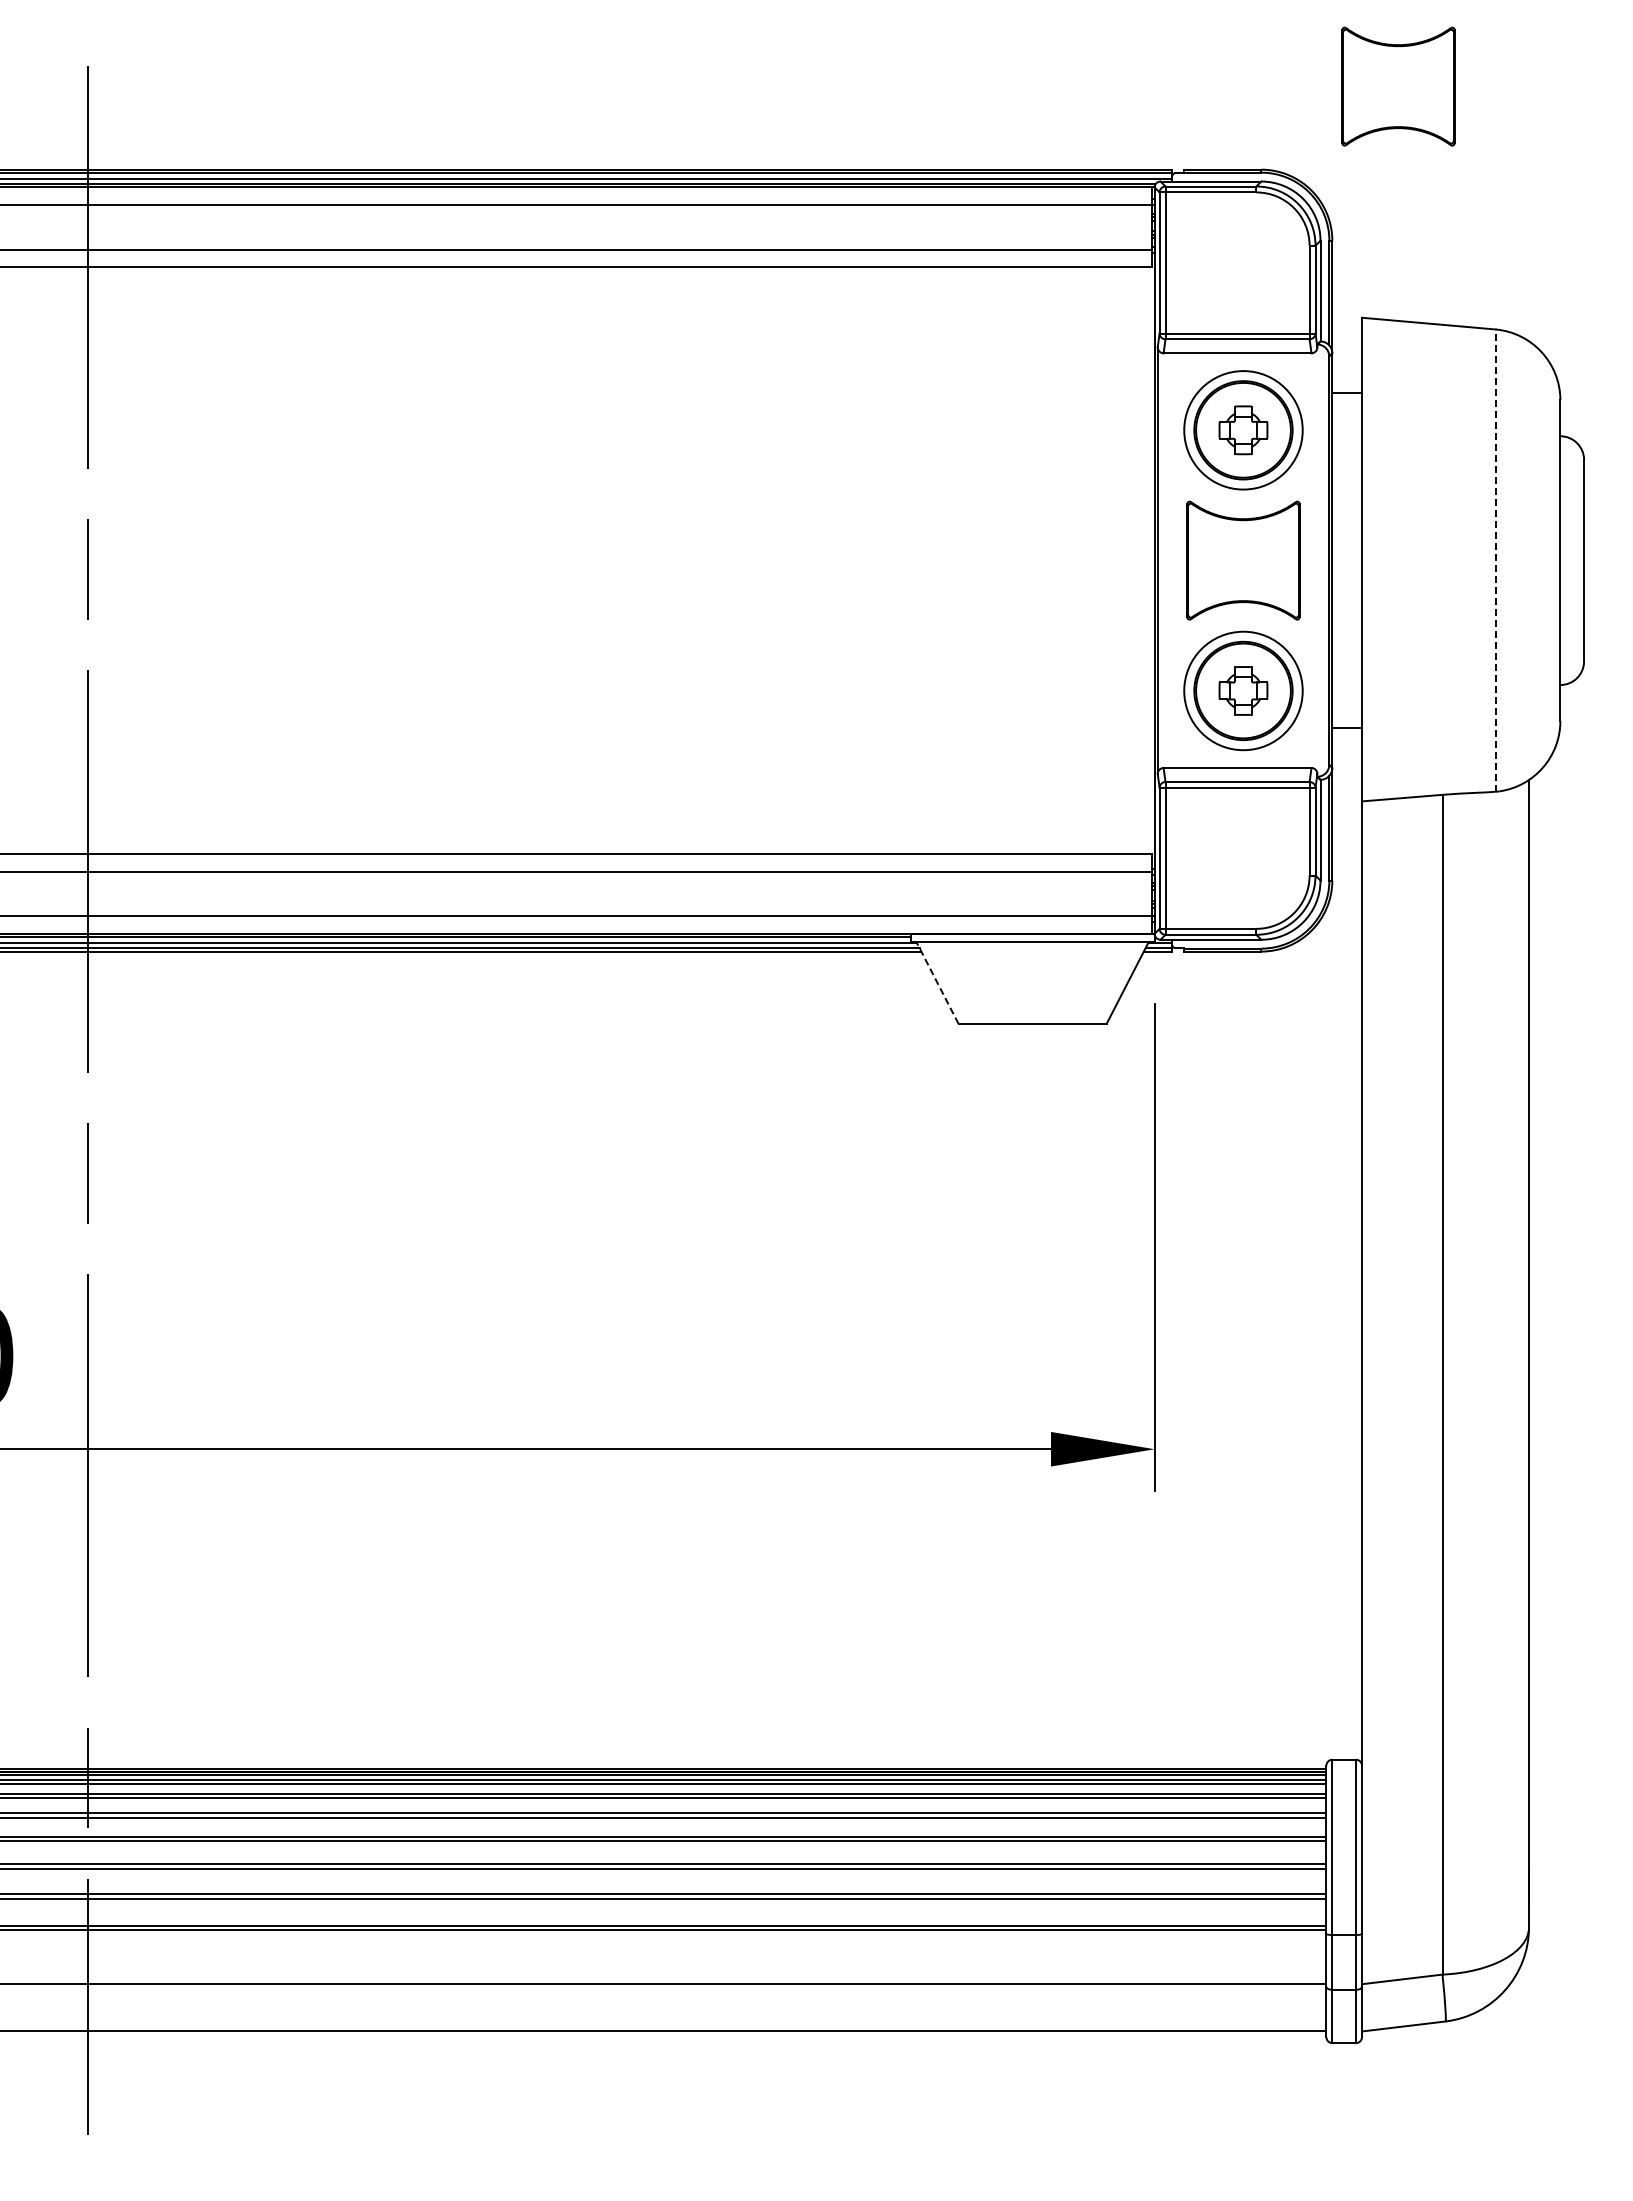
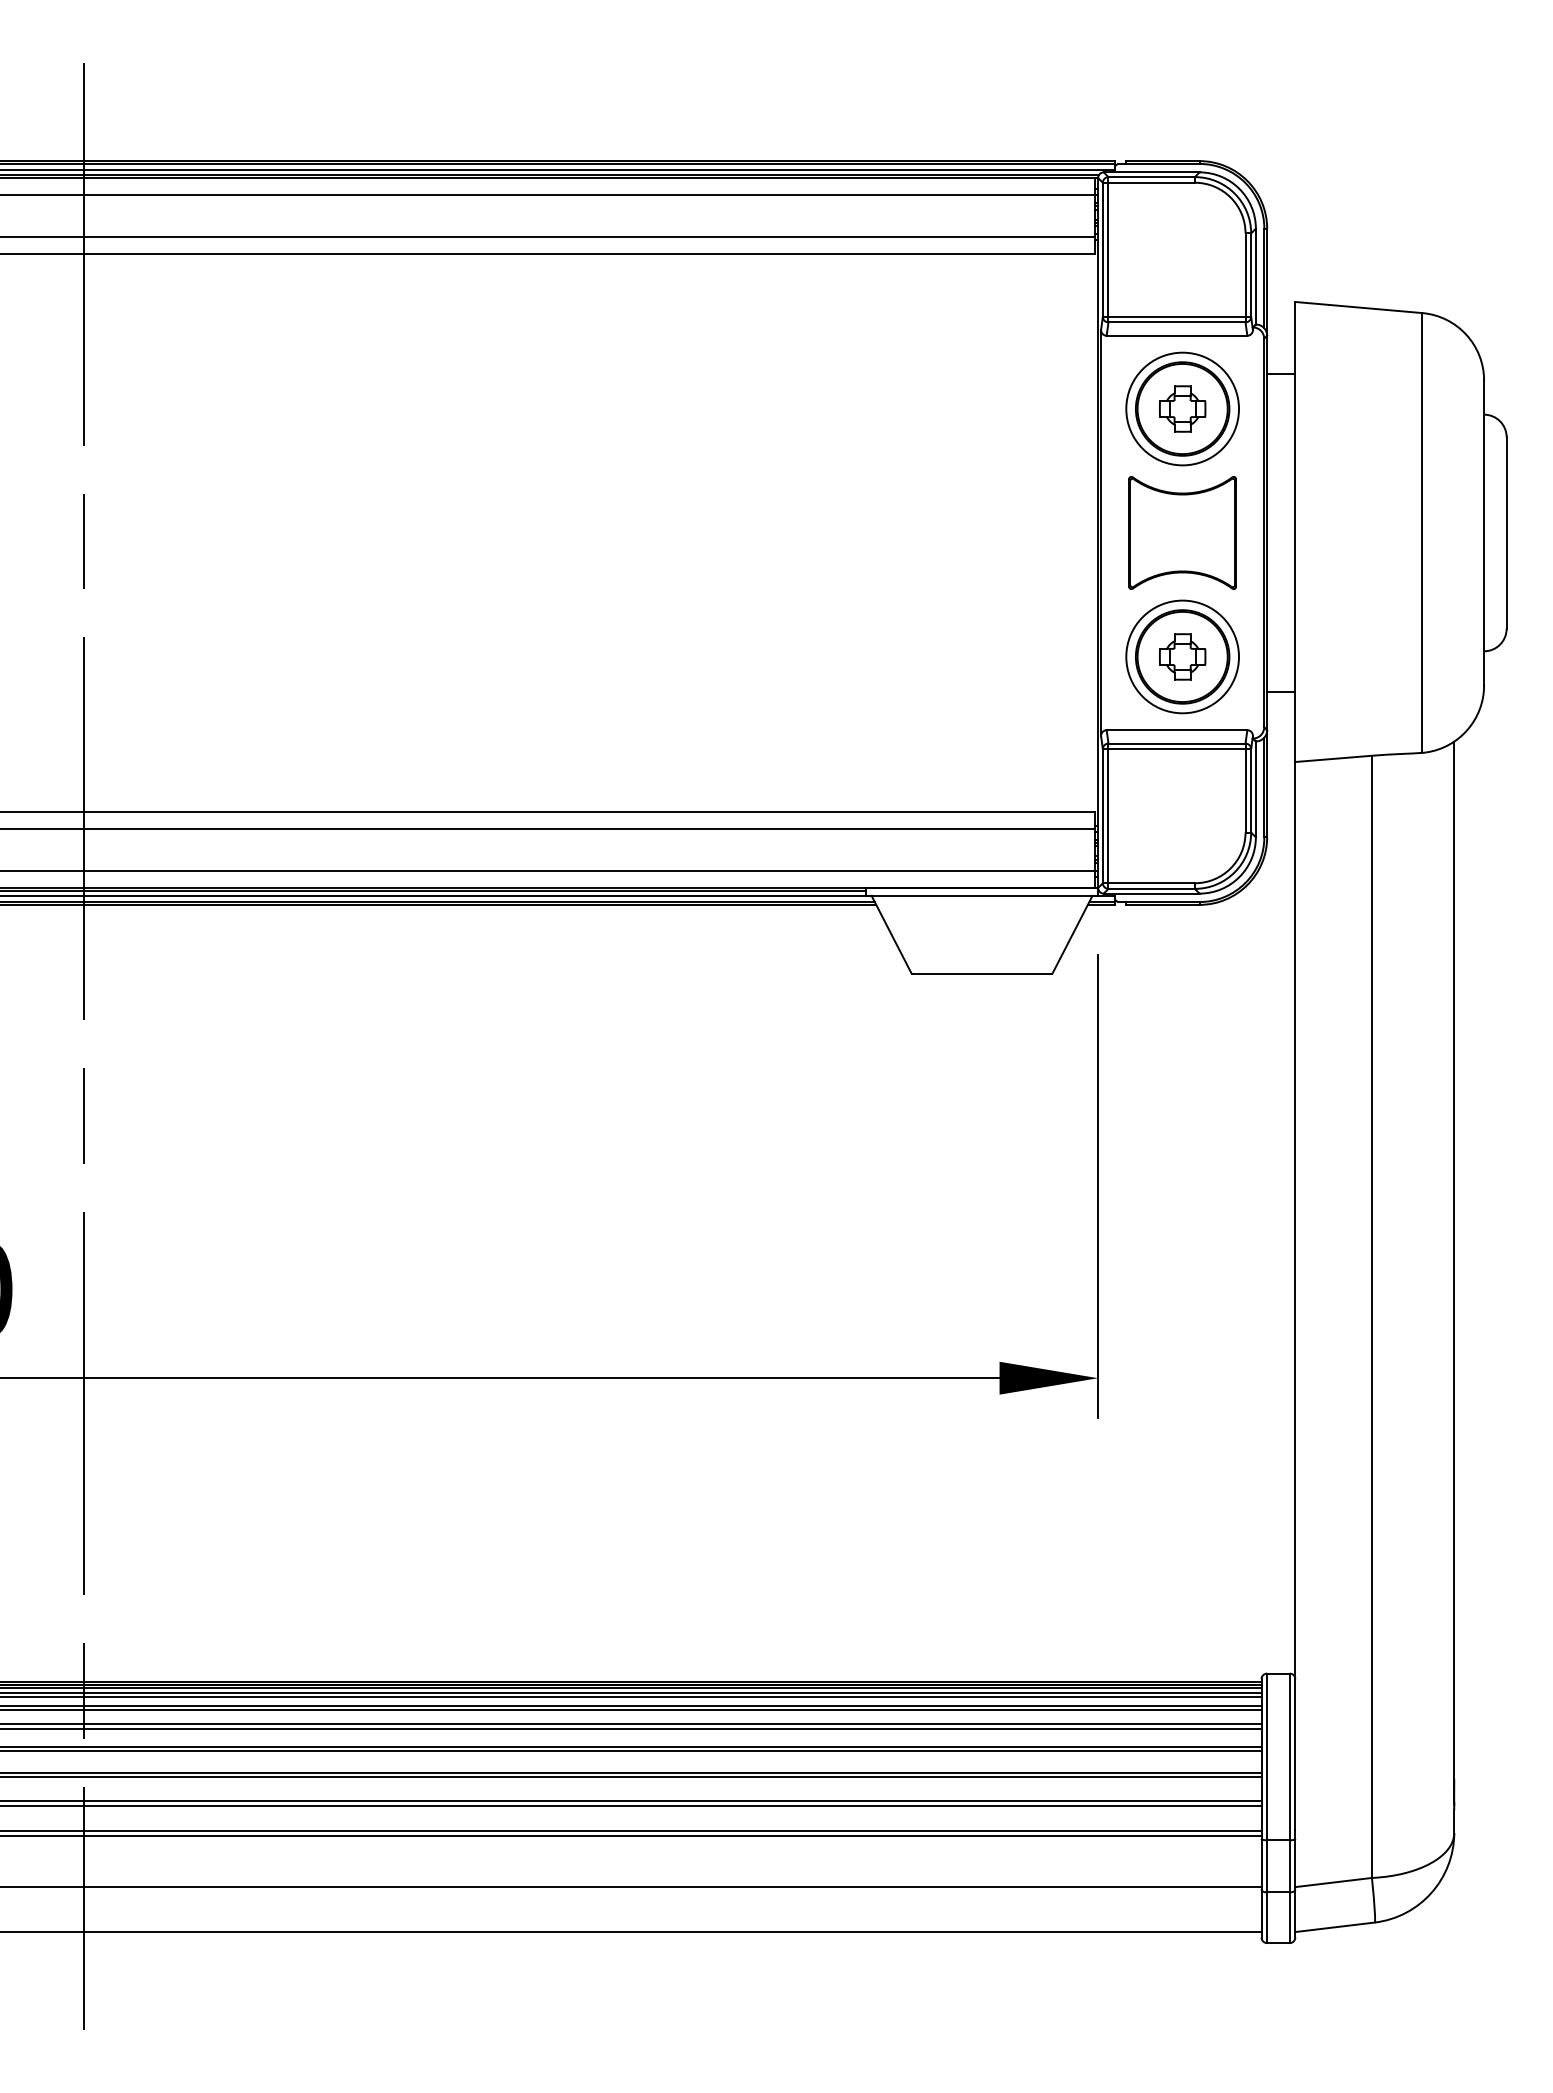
part: (1398, 86) -> (1330, 81), removed
line: (1495, 560) -> (1422, 532), dashed -> solid
line: (937, 983) -> (891, 935), dashed -> solid

